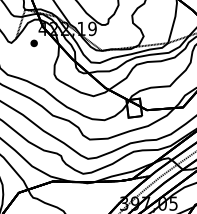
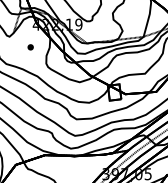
part: (33, 43) -> (30, 47), moved

